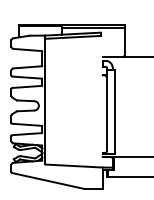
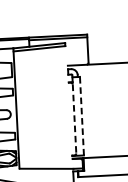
line: (114, 111) -> (81, 115), solid -> dashed
line: (106, 114) -> (74, 119), solid -> dashed

